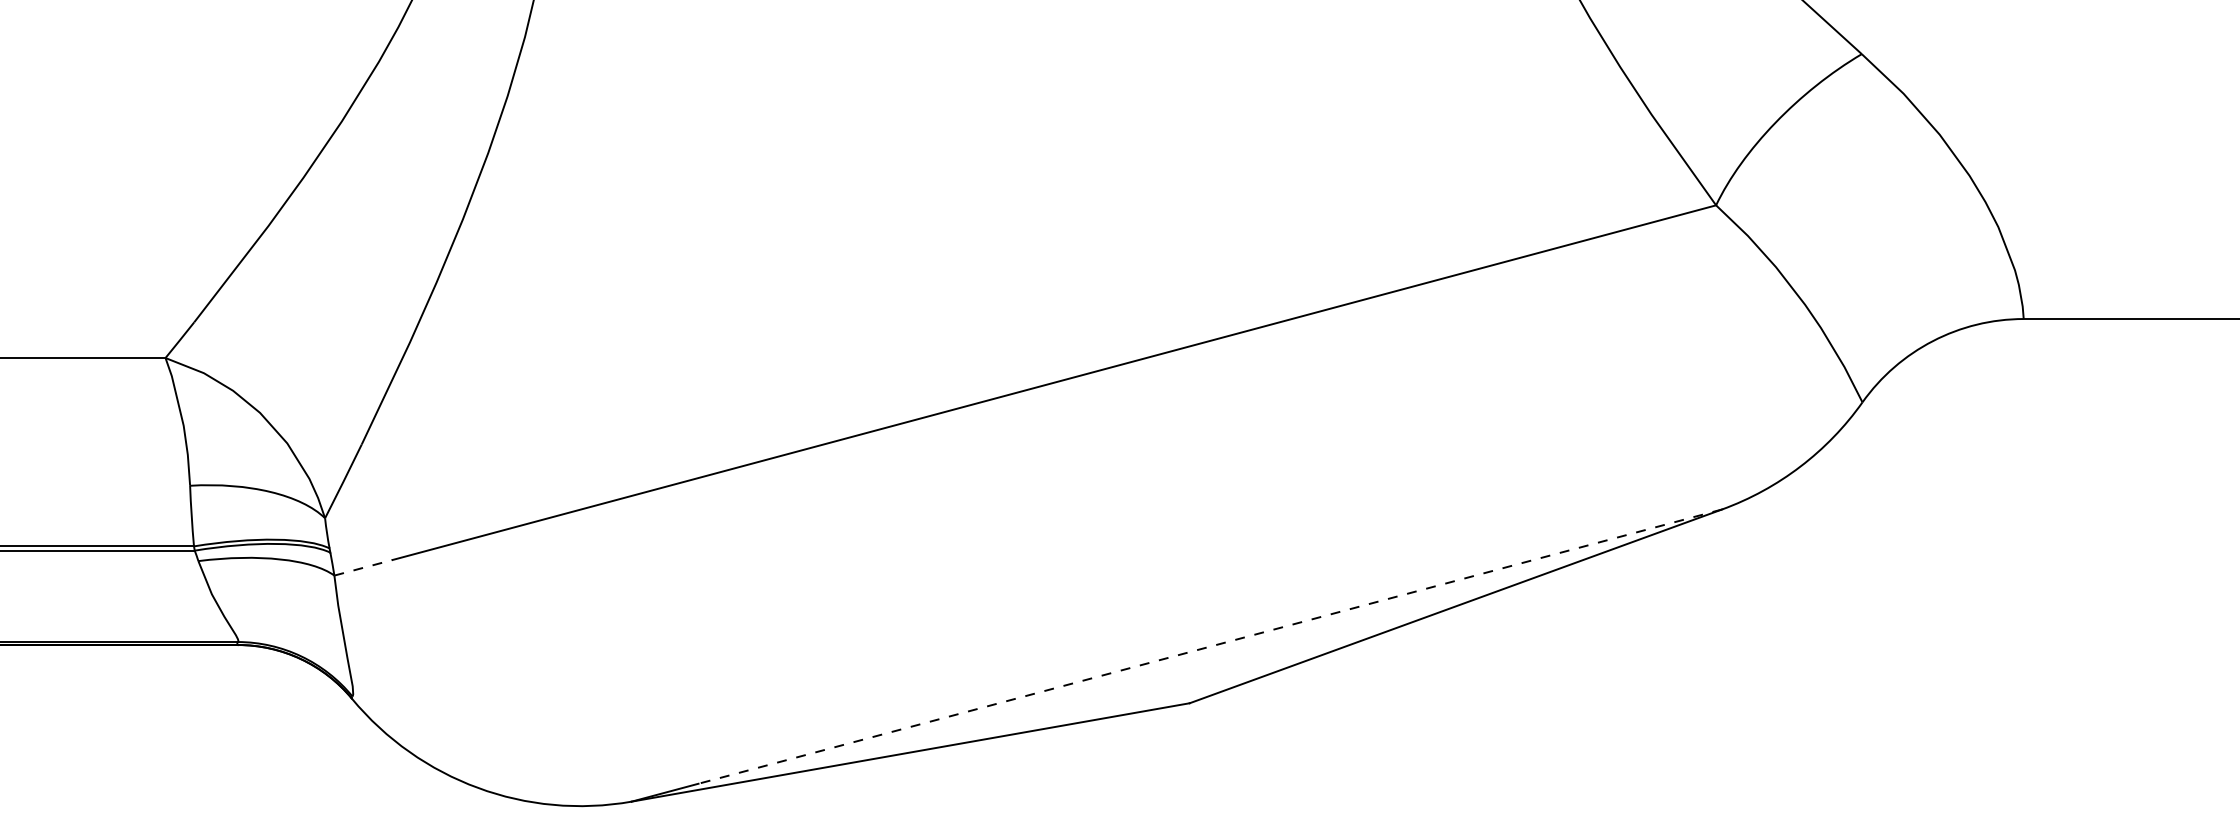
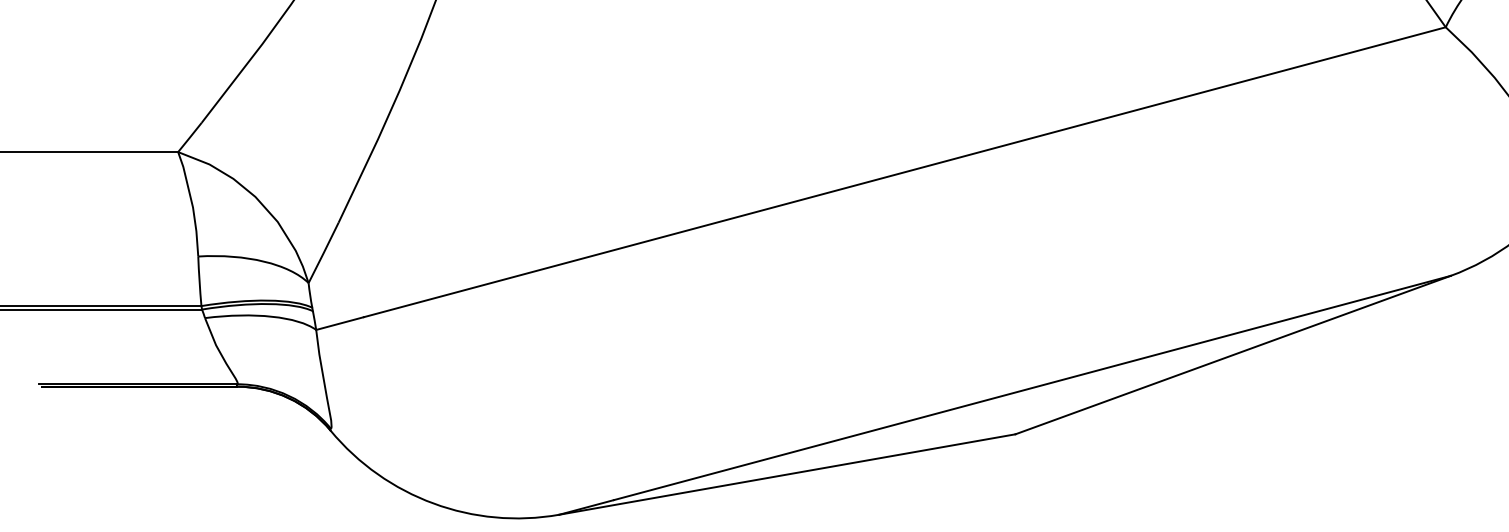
line: (364, 567) -> (340, 323), dashed -> solid
line: (1210, 646) -> (1032, 387), dashed -> solid

